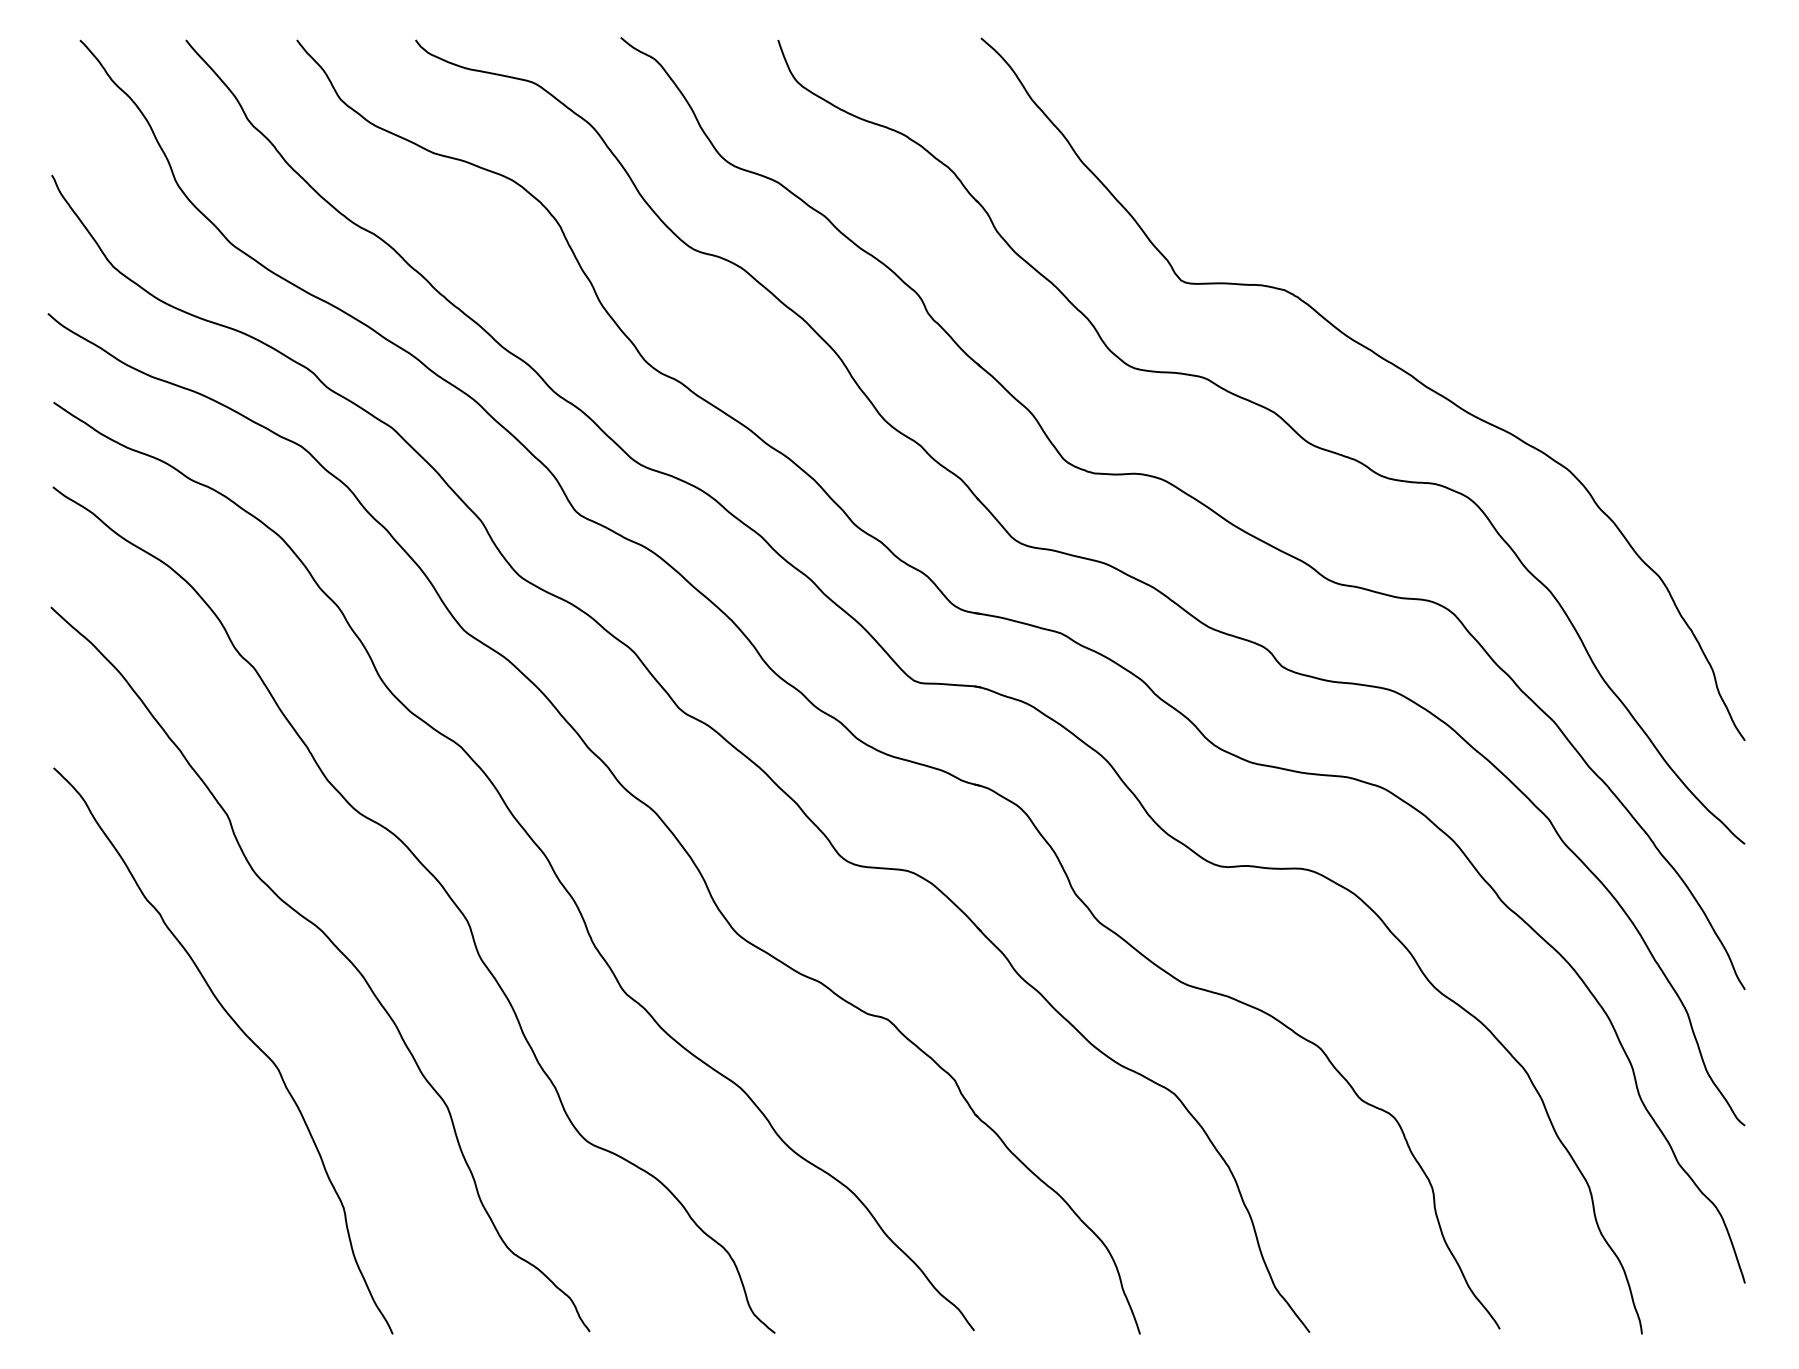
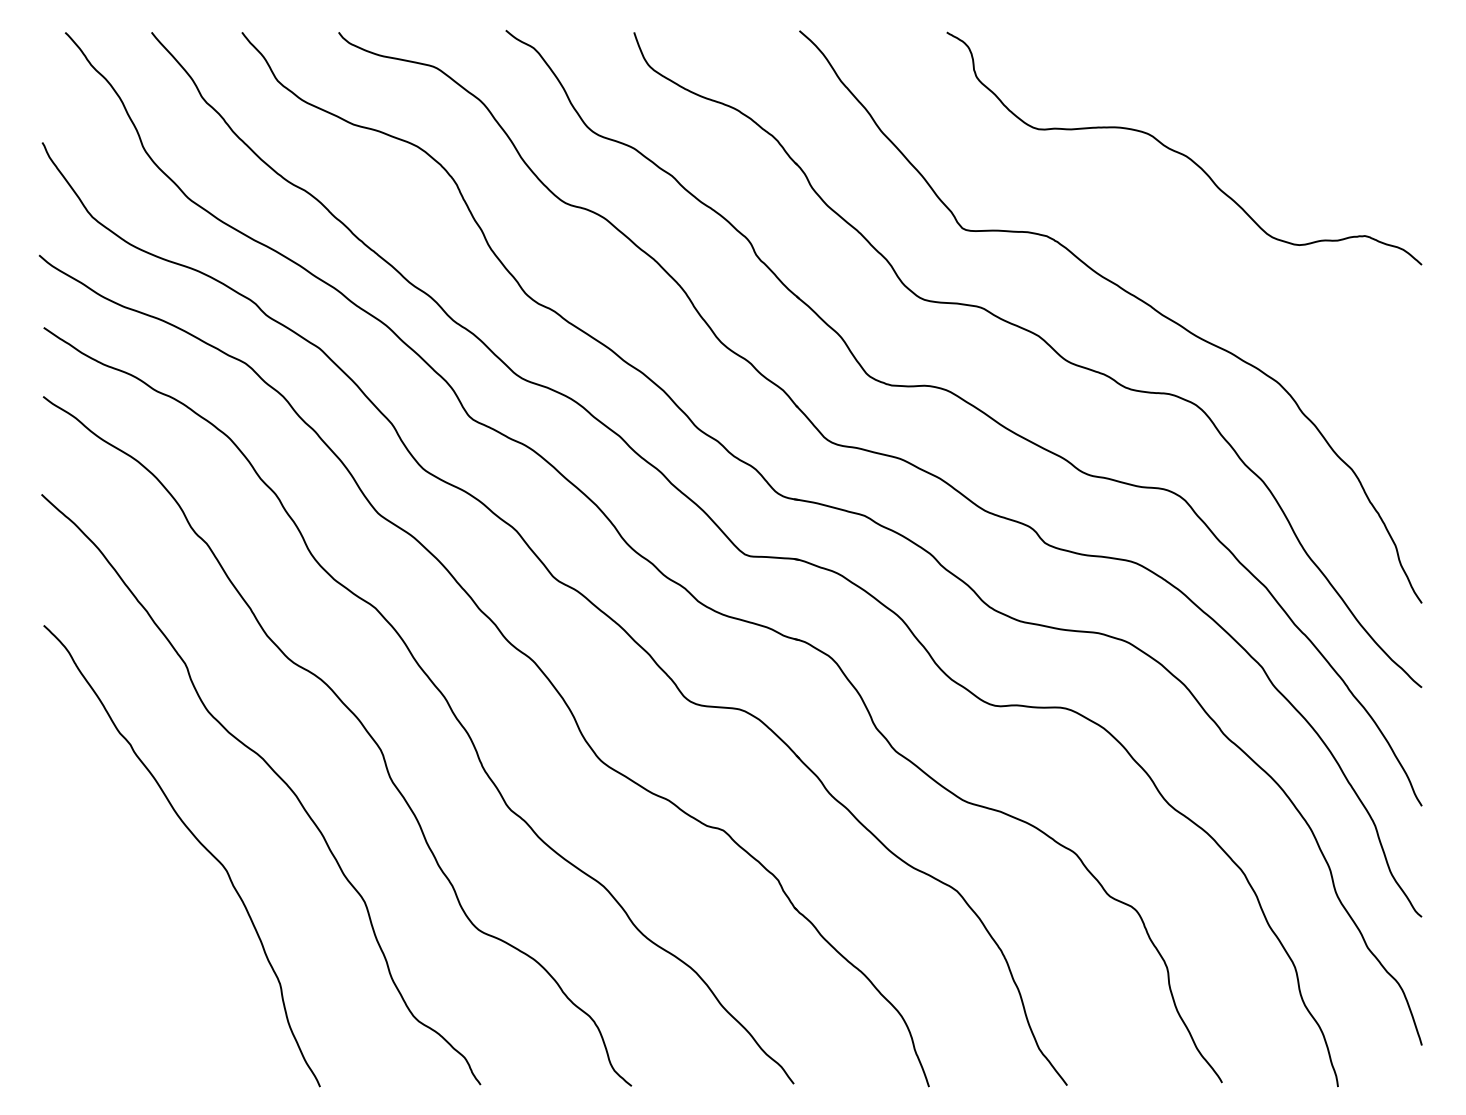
curve: (1451, 188) -> (1182, 153), added

